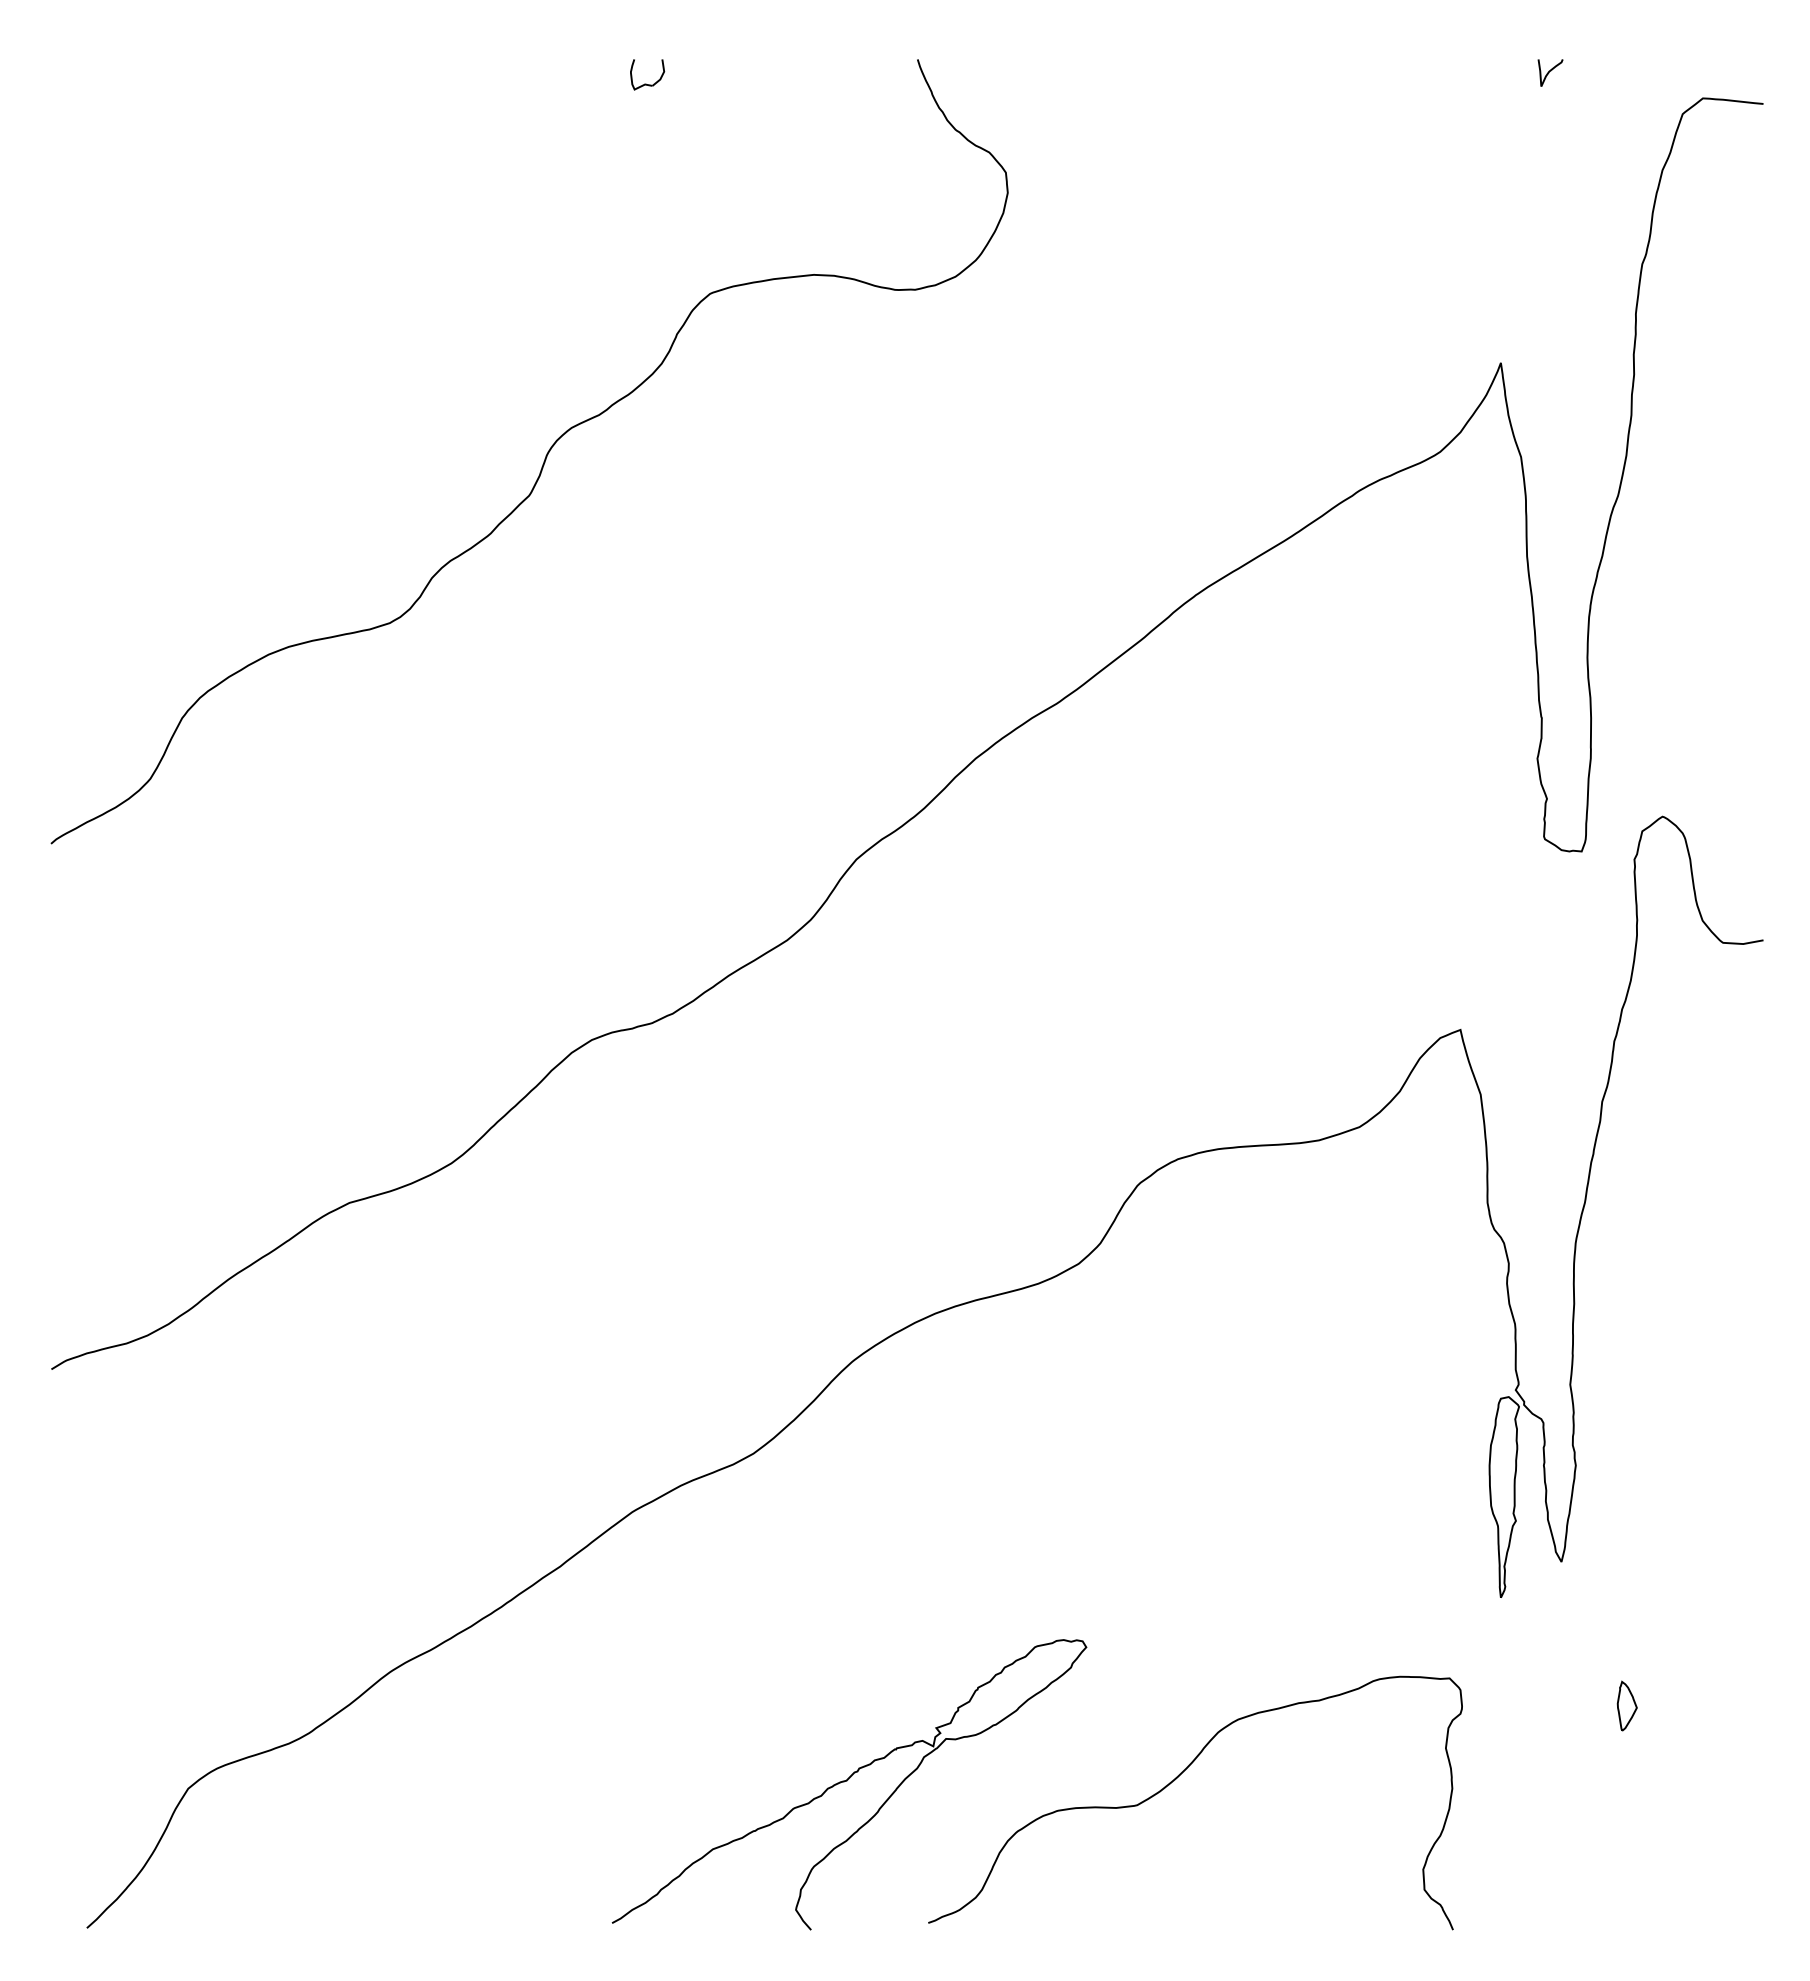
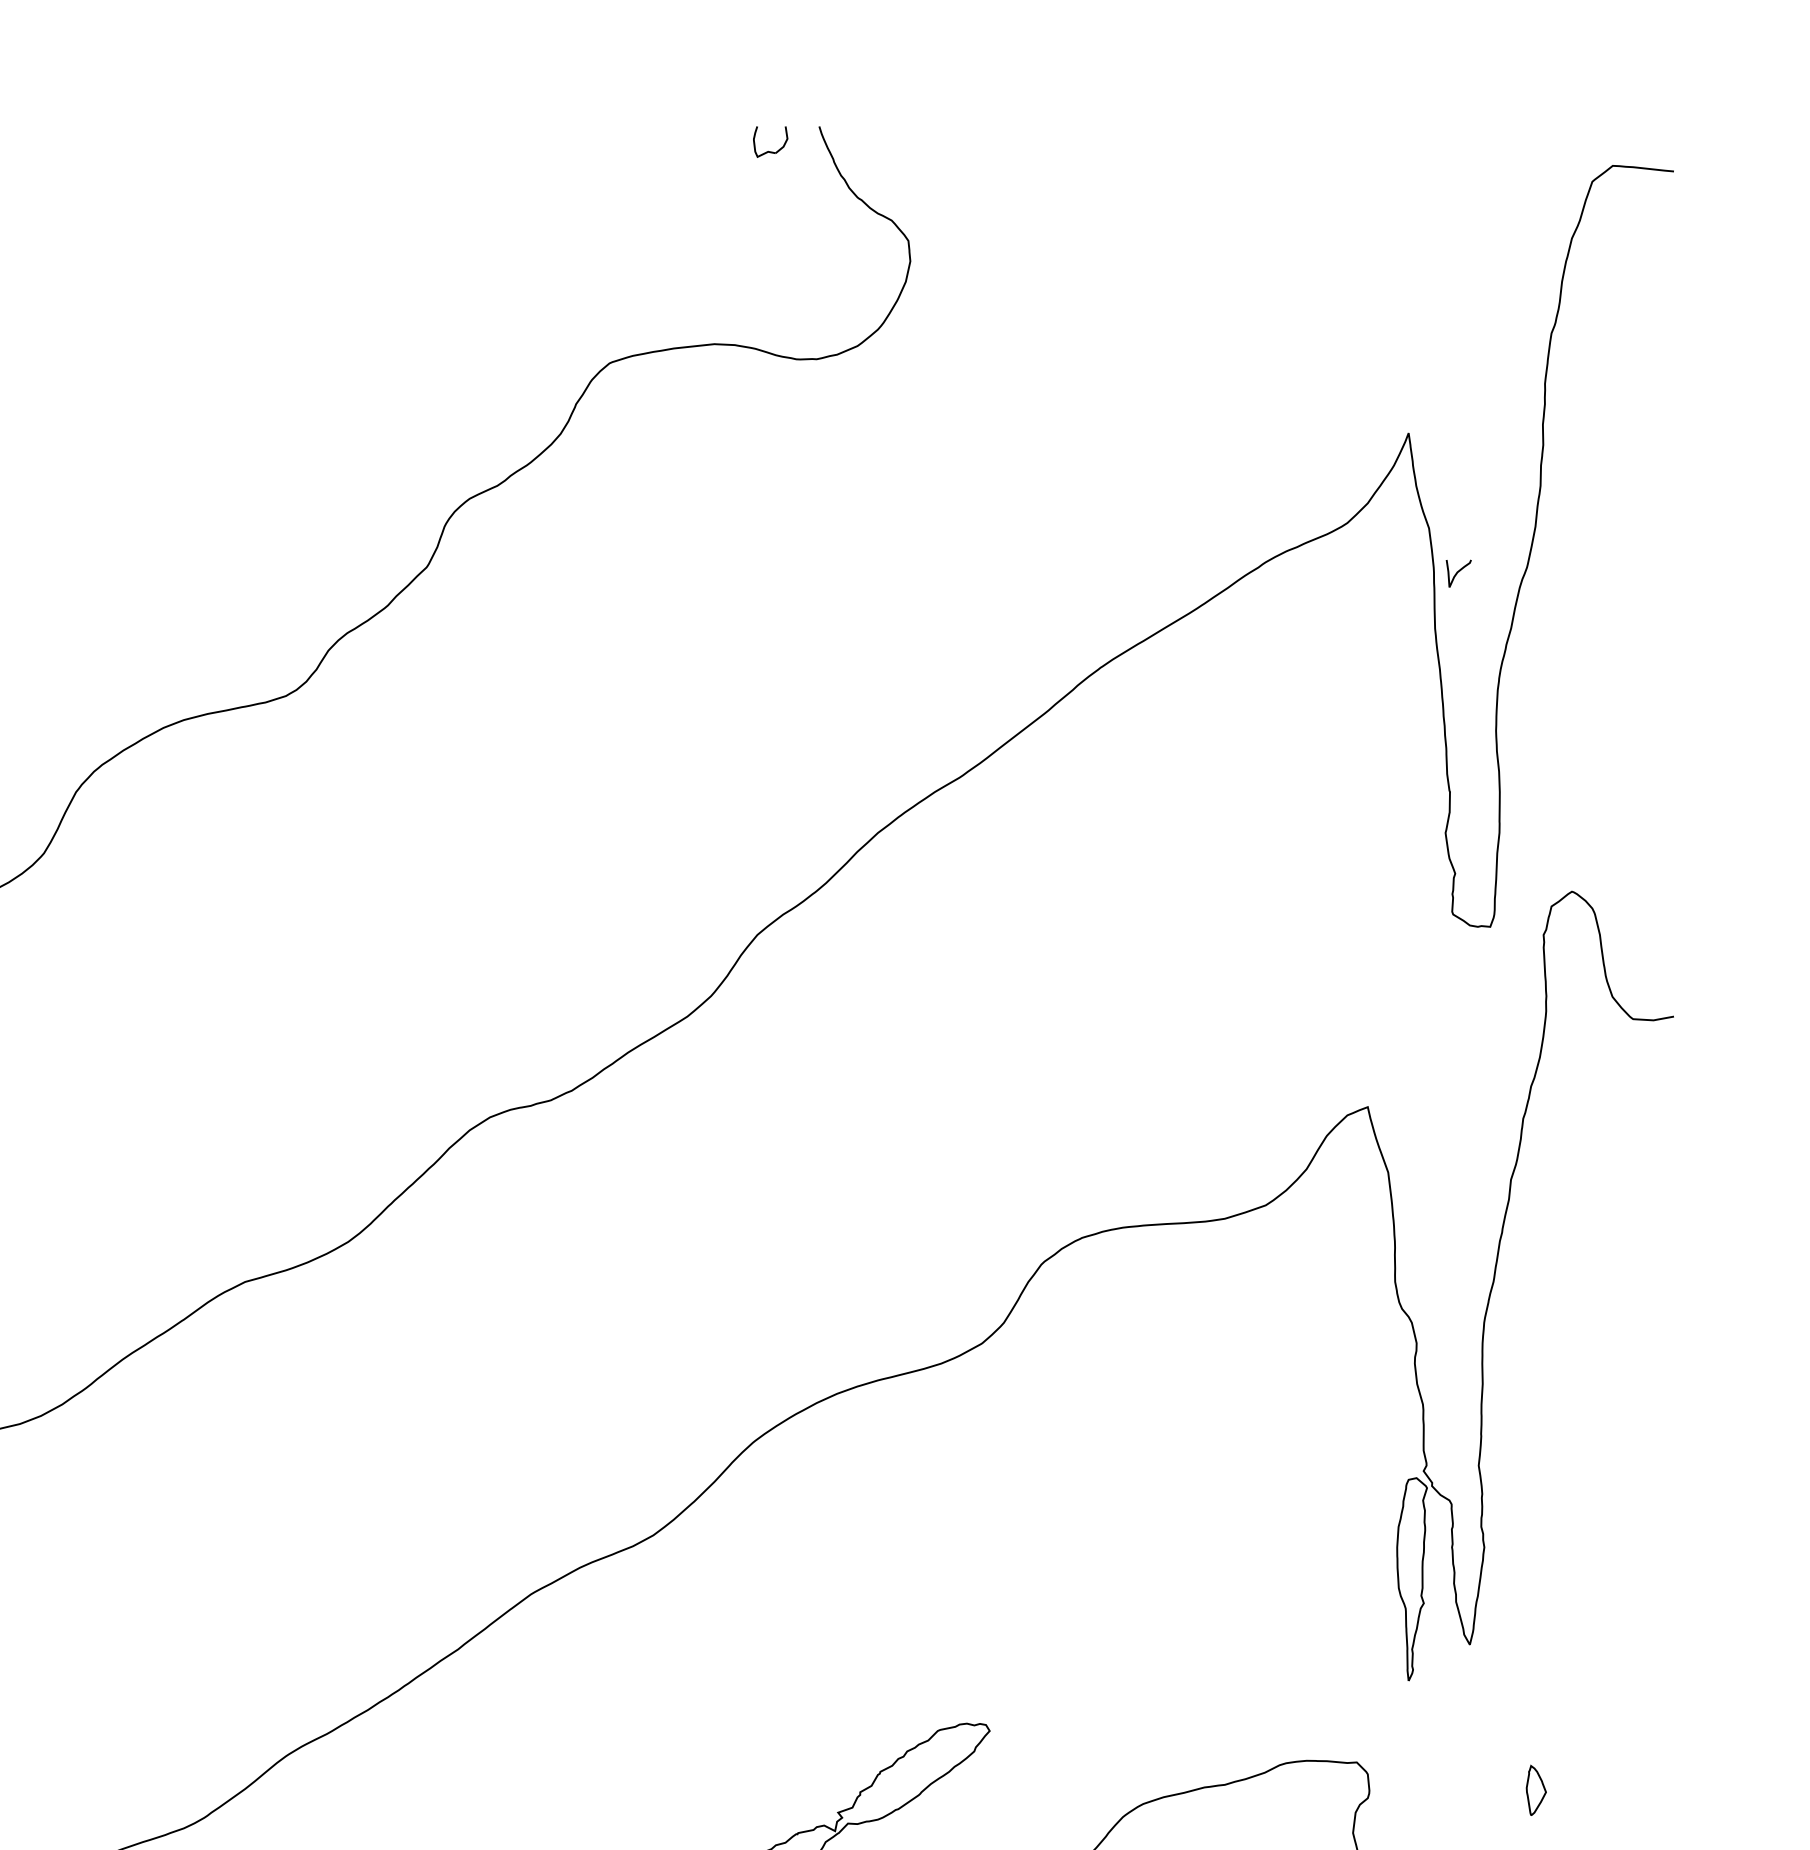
curve: (1550, 71) -> (1458, 572), moved
part: (646, 83) -> (769, 150), moved

